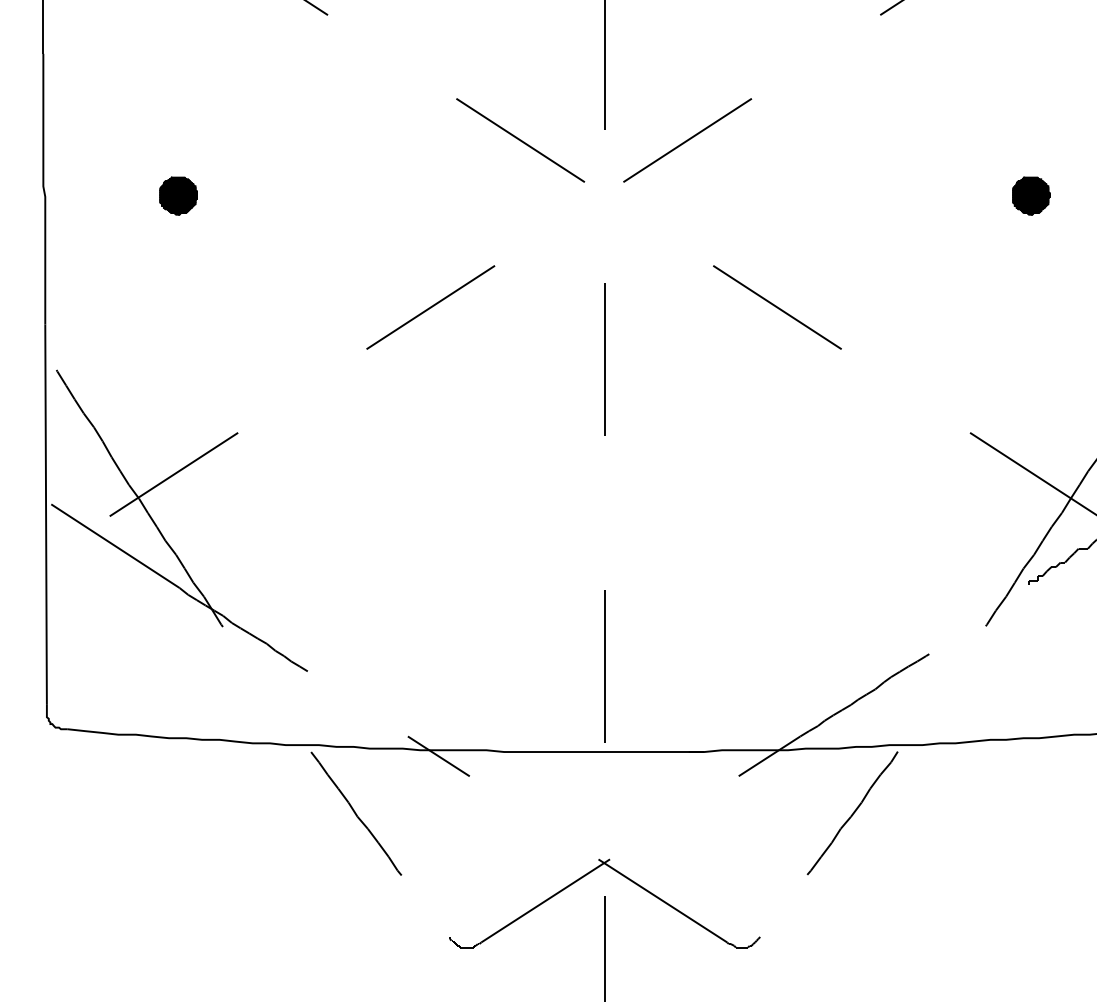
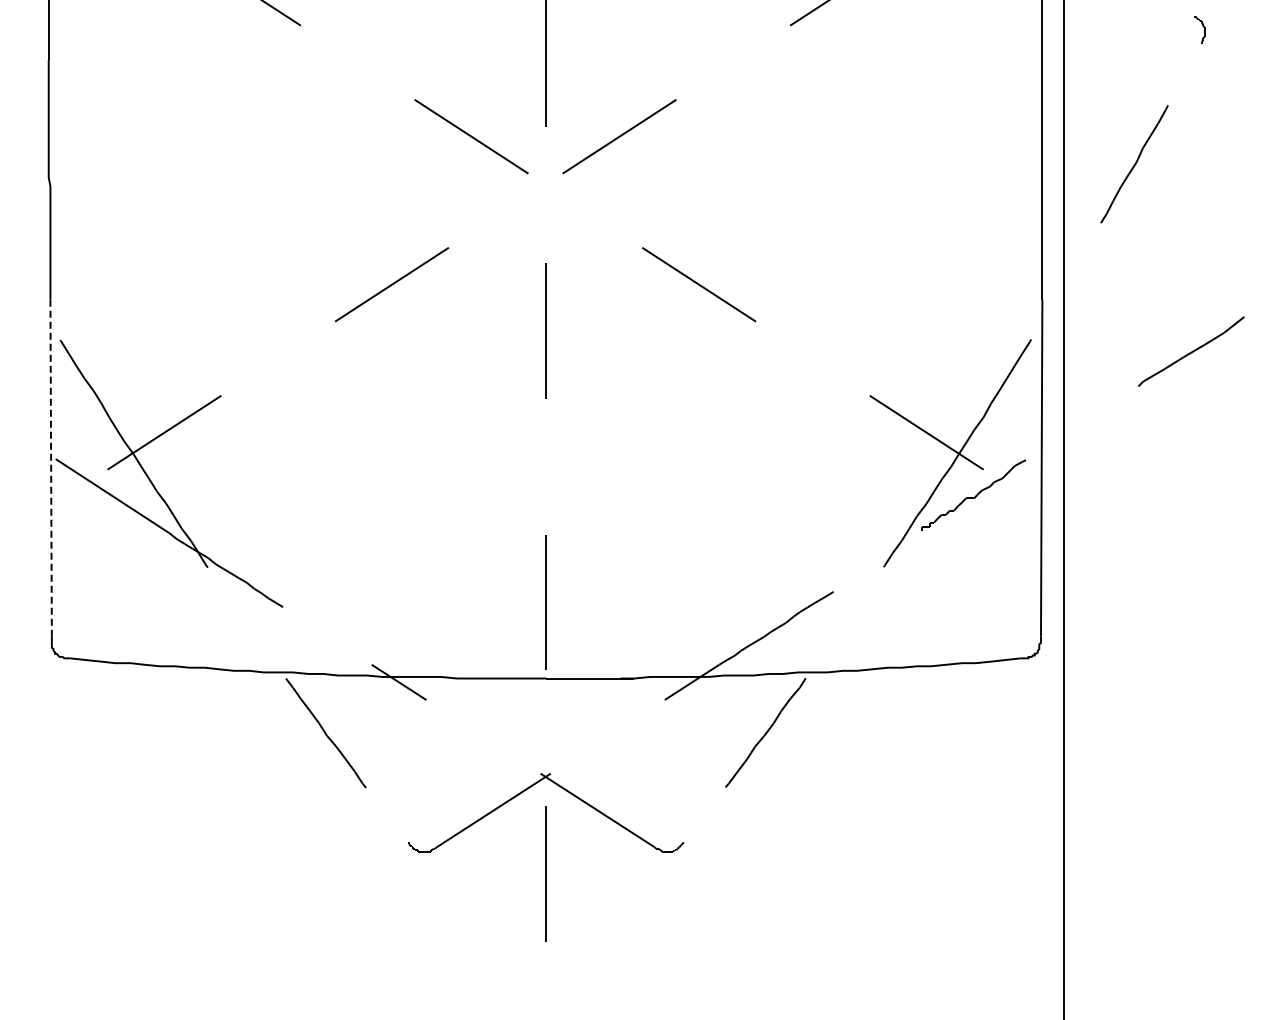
part: (178, 195) -> (168, 185), removed
part: (1031, 195) -> (924, 185), removed
line: (46, 514) -> (51, 468), solid -> dashed

